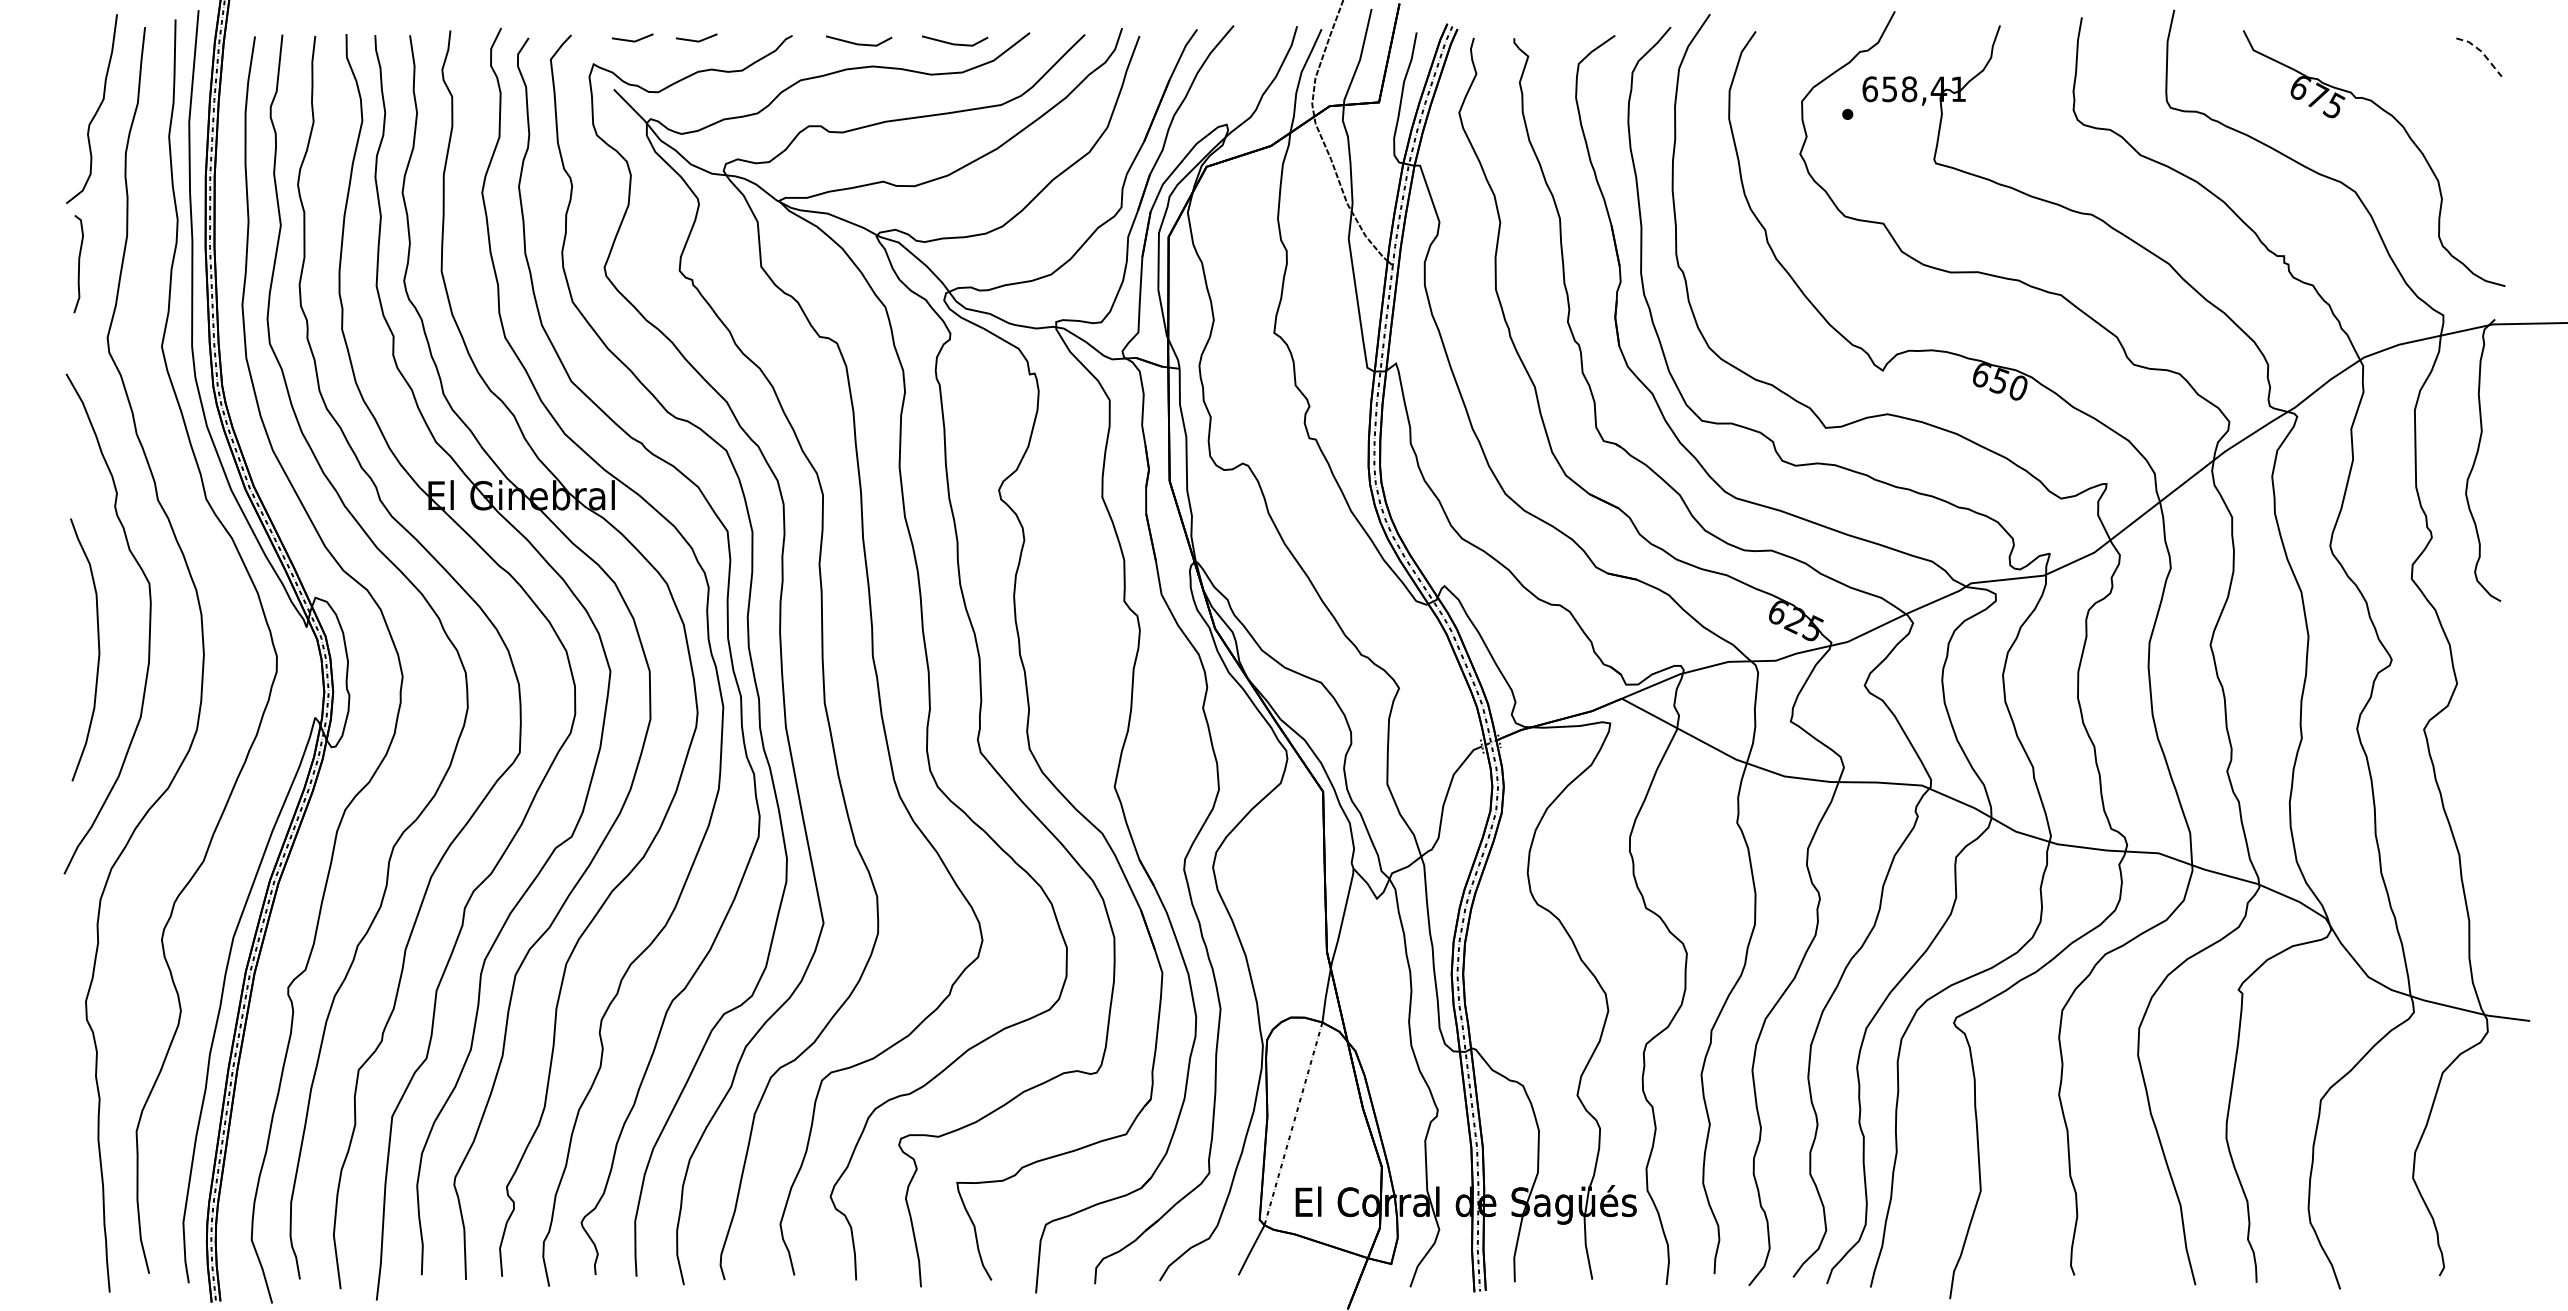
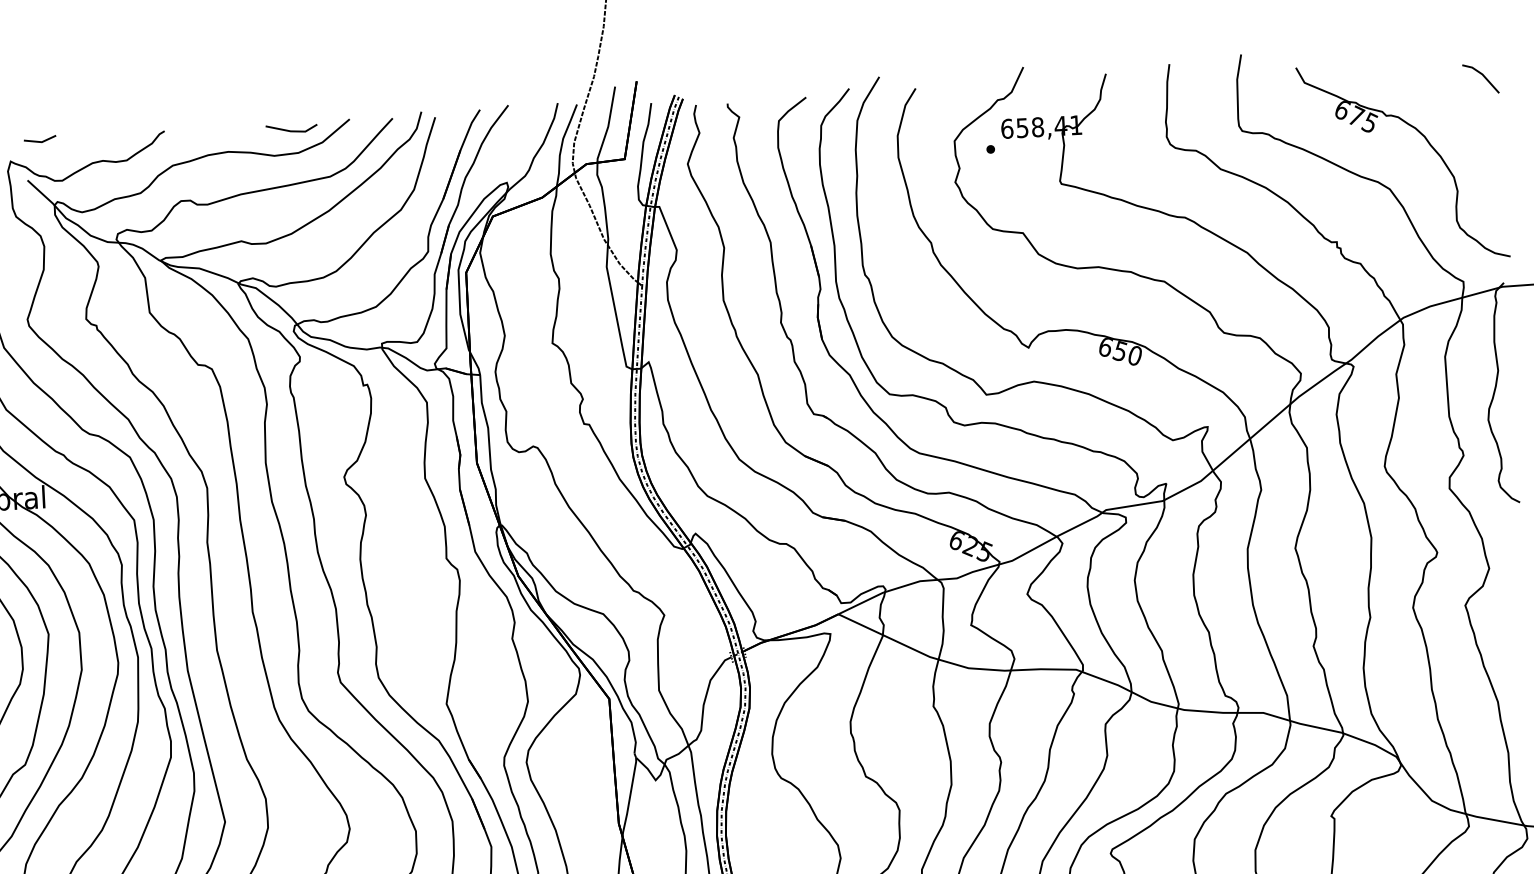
line: (696, 40) -> (89, 138), removed
line: (859, 43) -> (217, 134), removed
line: (2482, 52) -> (1483, 75), dashed -> solid

